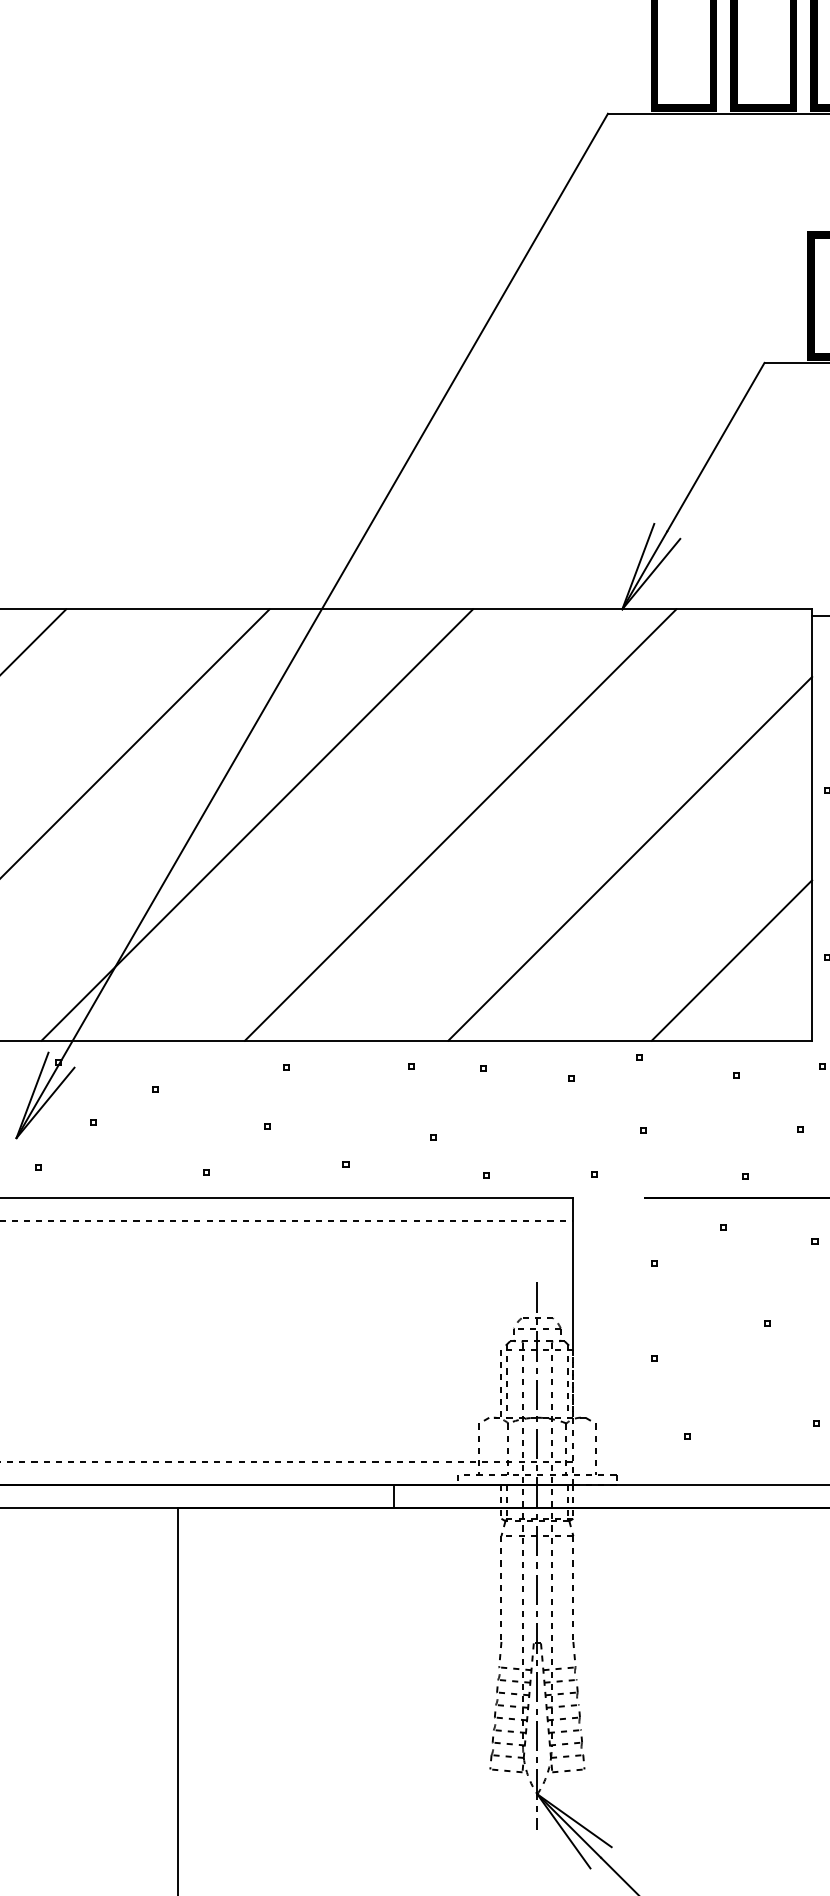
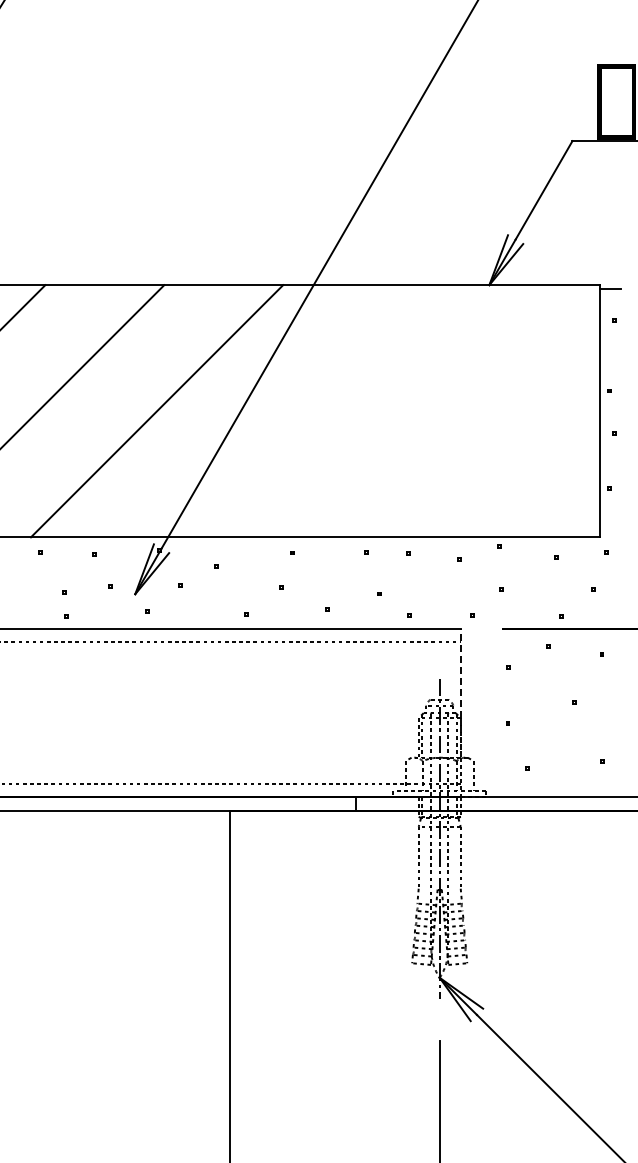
line: (256, 825) -> (275, 411), removed
line: (460, 825) -> (394, 411), removed
line: (629, 857) -> (493, 430), removed
line: (732, 960) -> (553, 490), removed
line: (572, 1273) -> (460, 673), solid -> dashed

